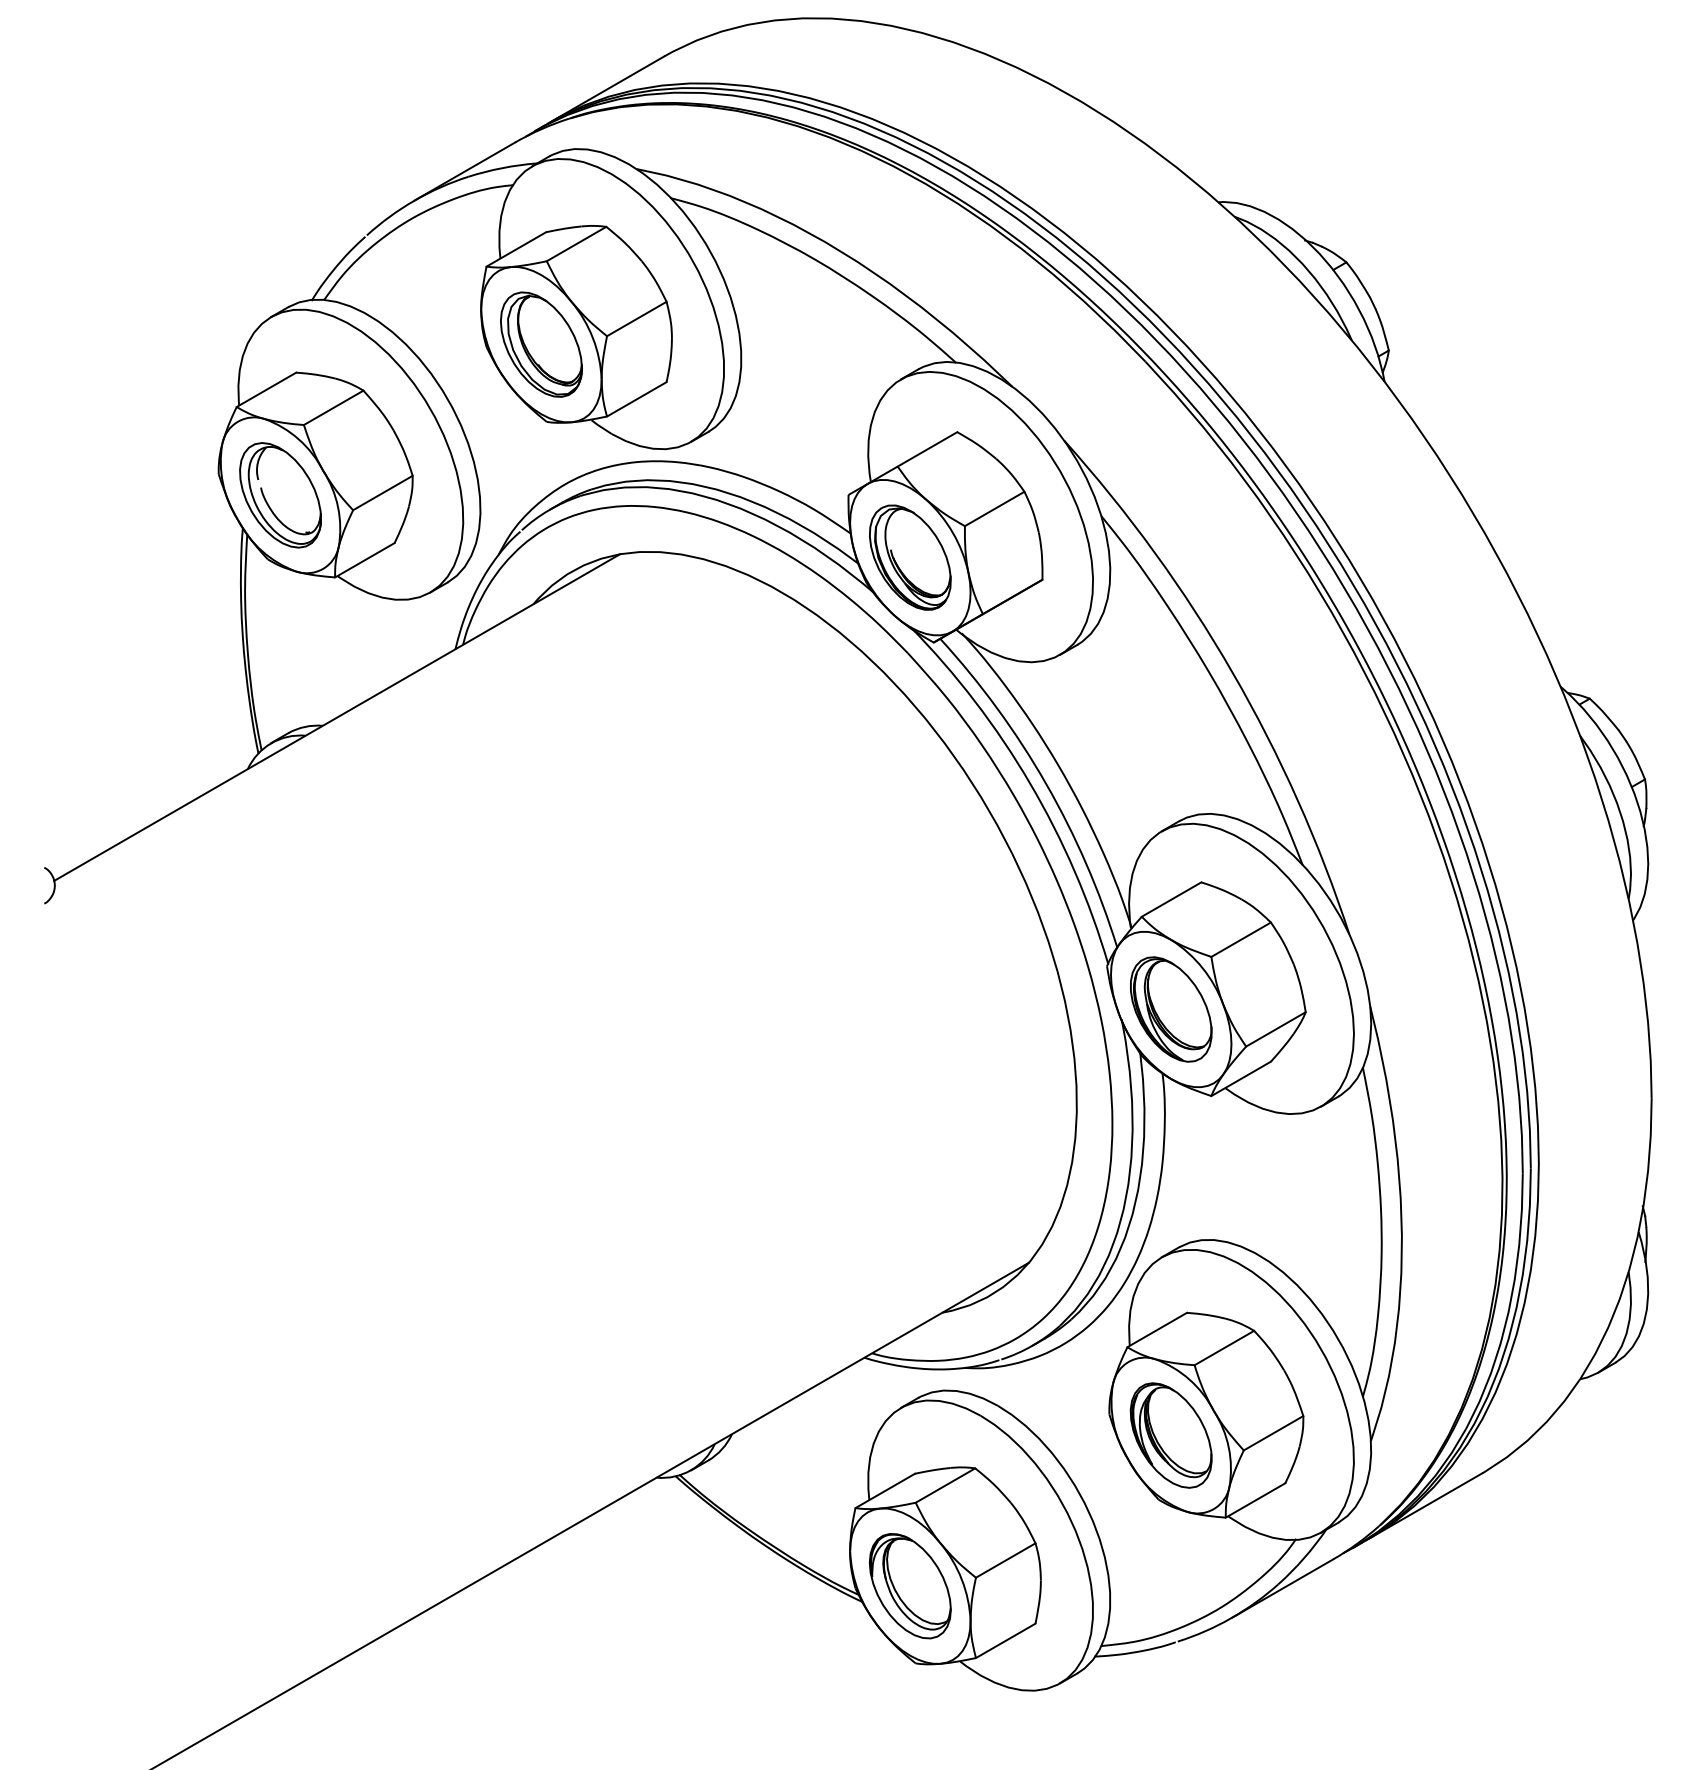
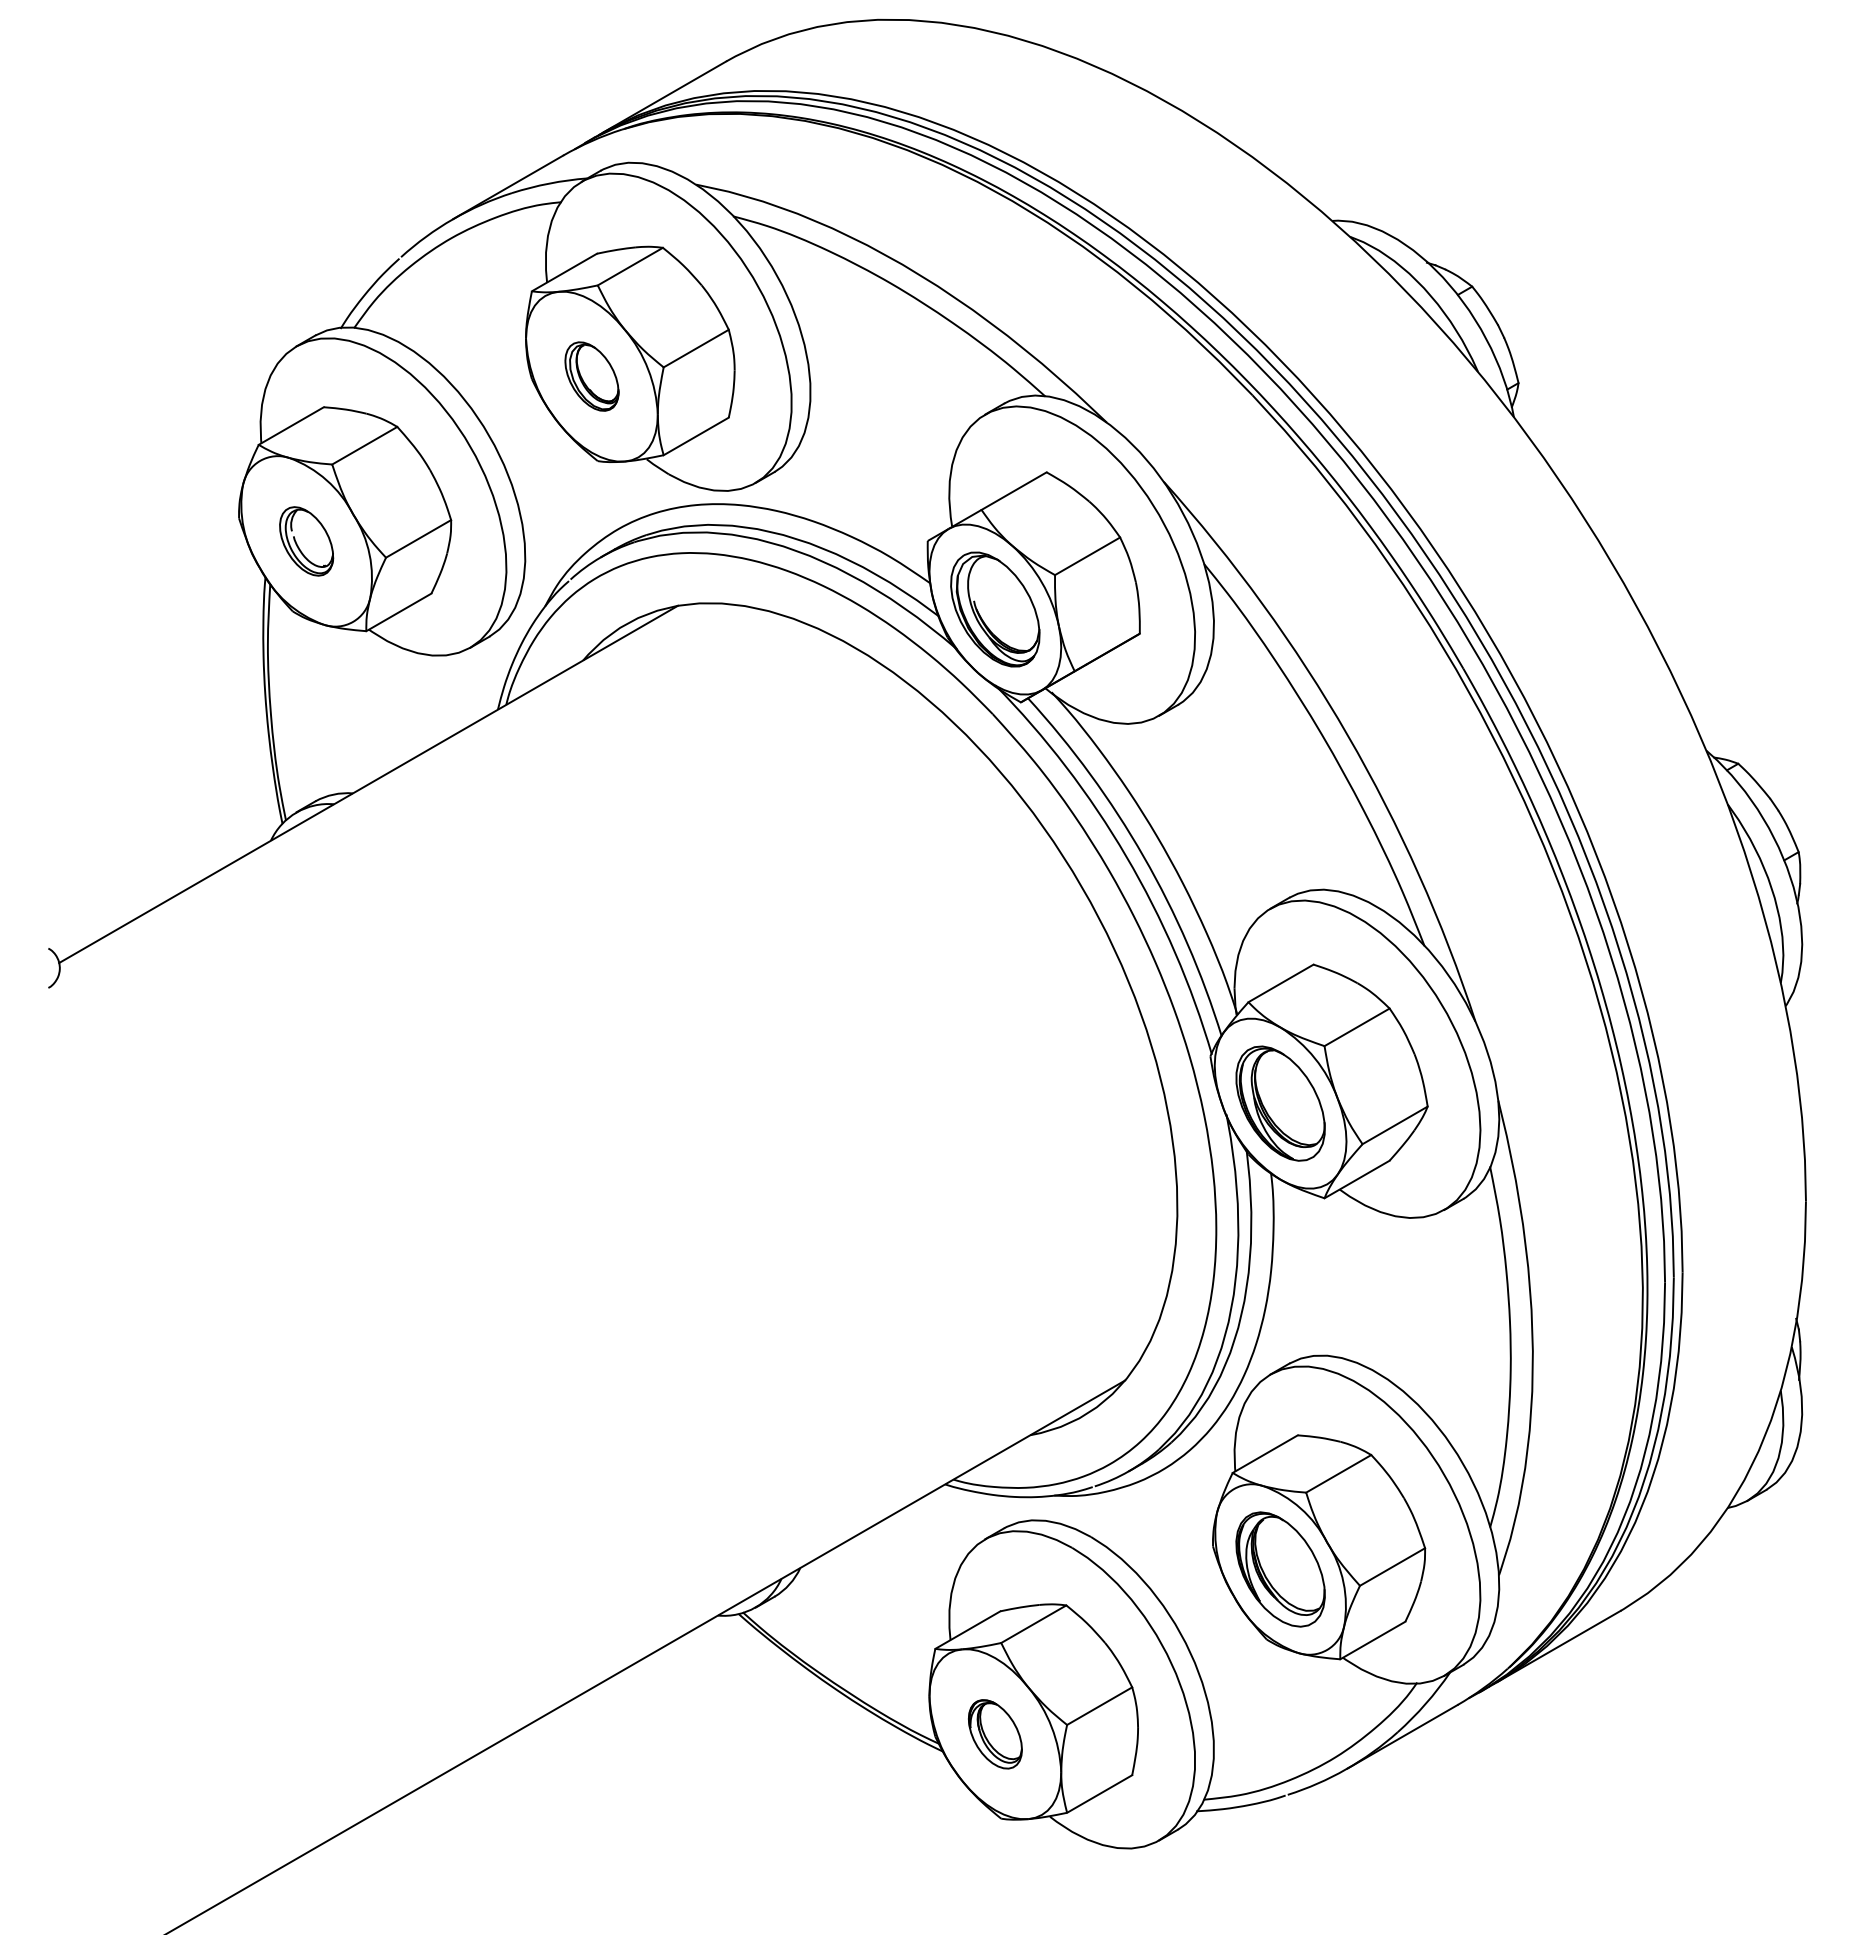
part: (541, 344) -> (591, 376), size x0.6
part: (280, 495) -> (306, 541), size x0.6
part: (910, 1586) -> (995, 1734), size x0.6

